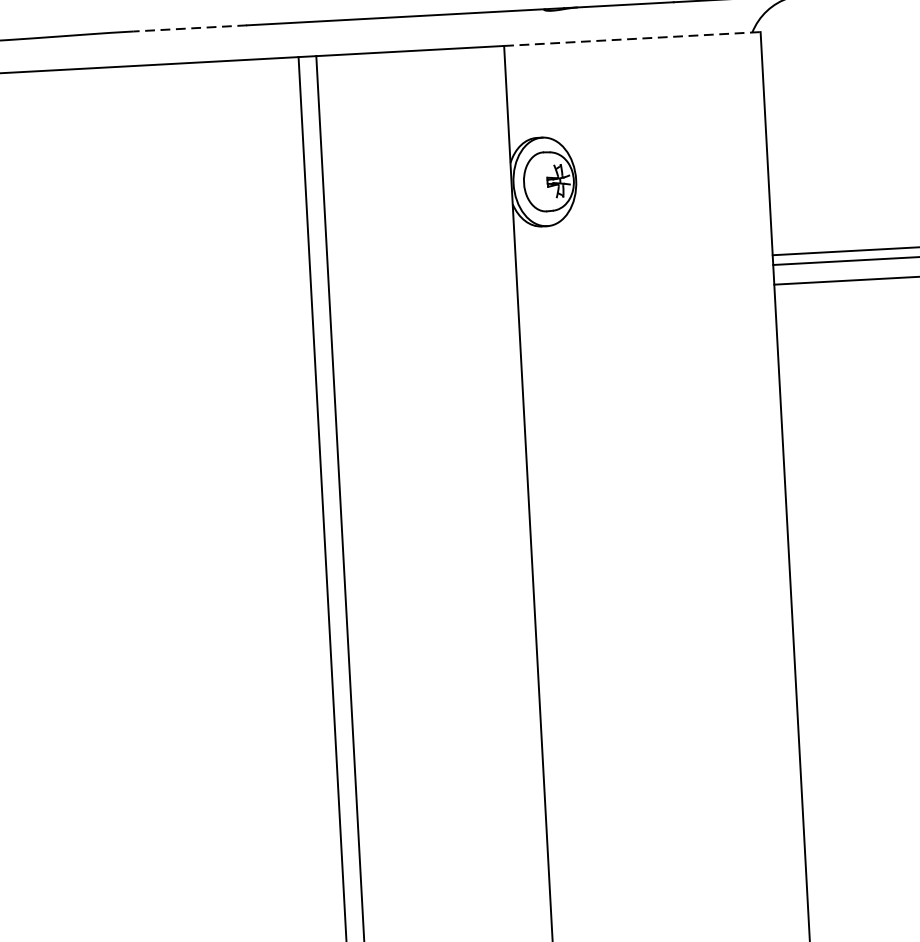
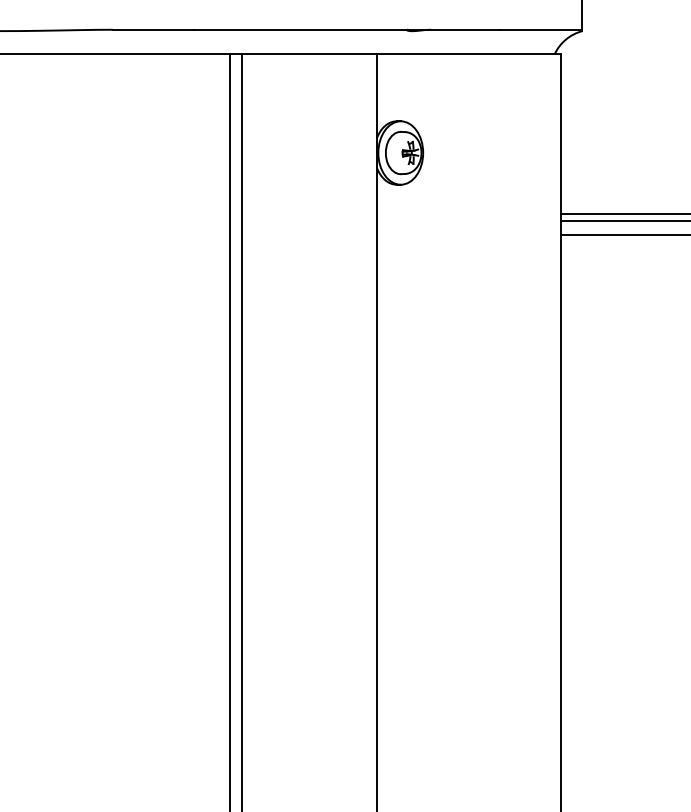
line: (190, 28) -> (153, 29), dashed -> solid
line: (632, 39) -> (468, 54), dashed -> solid

